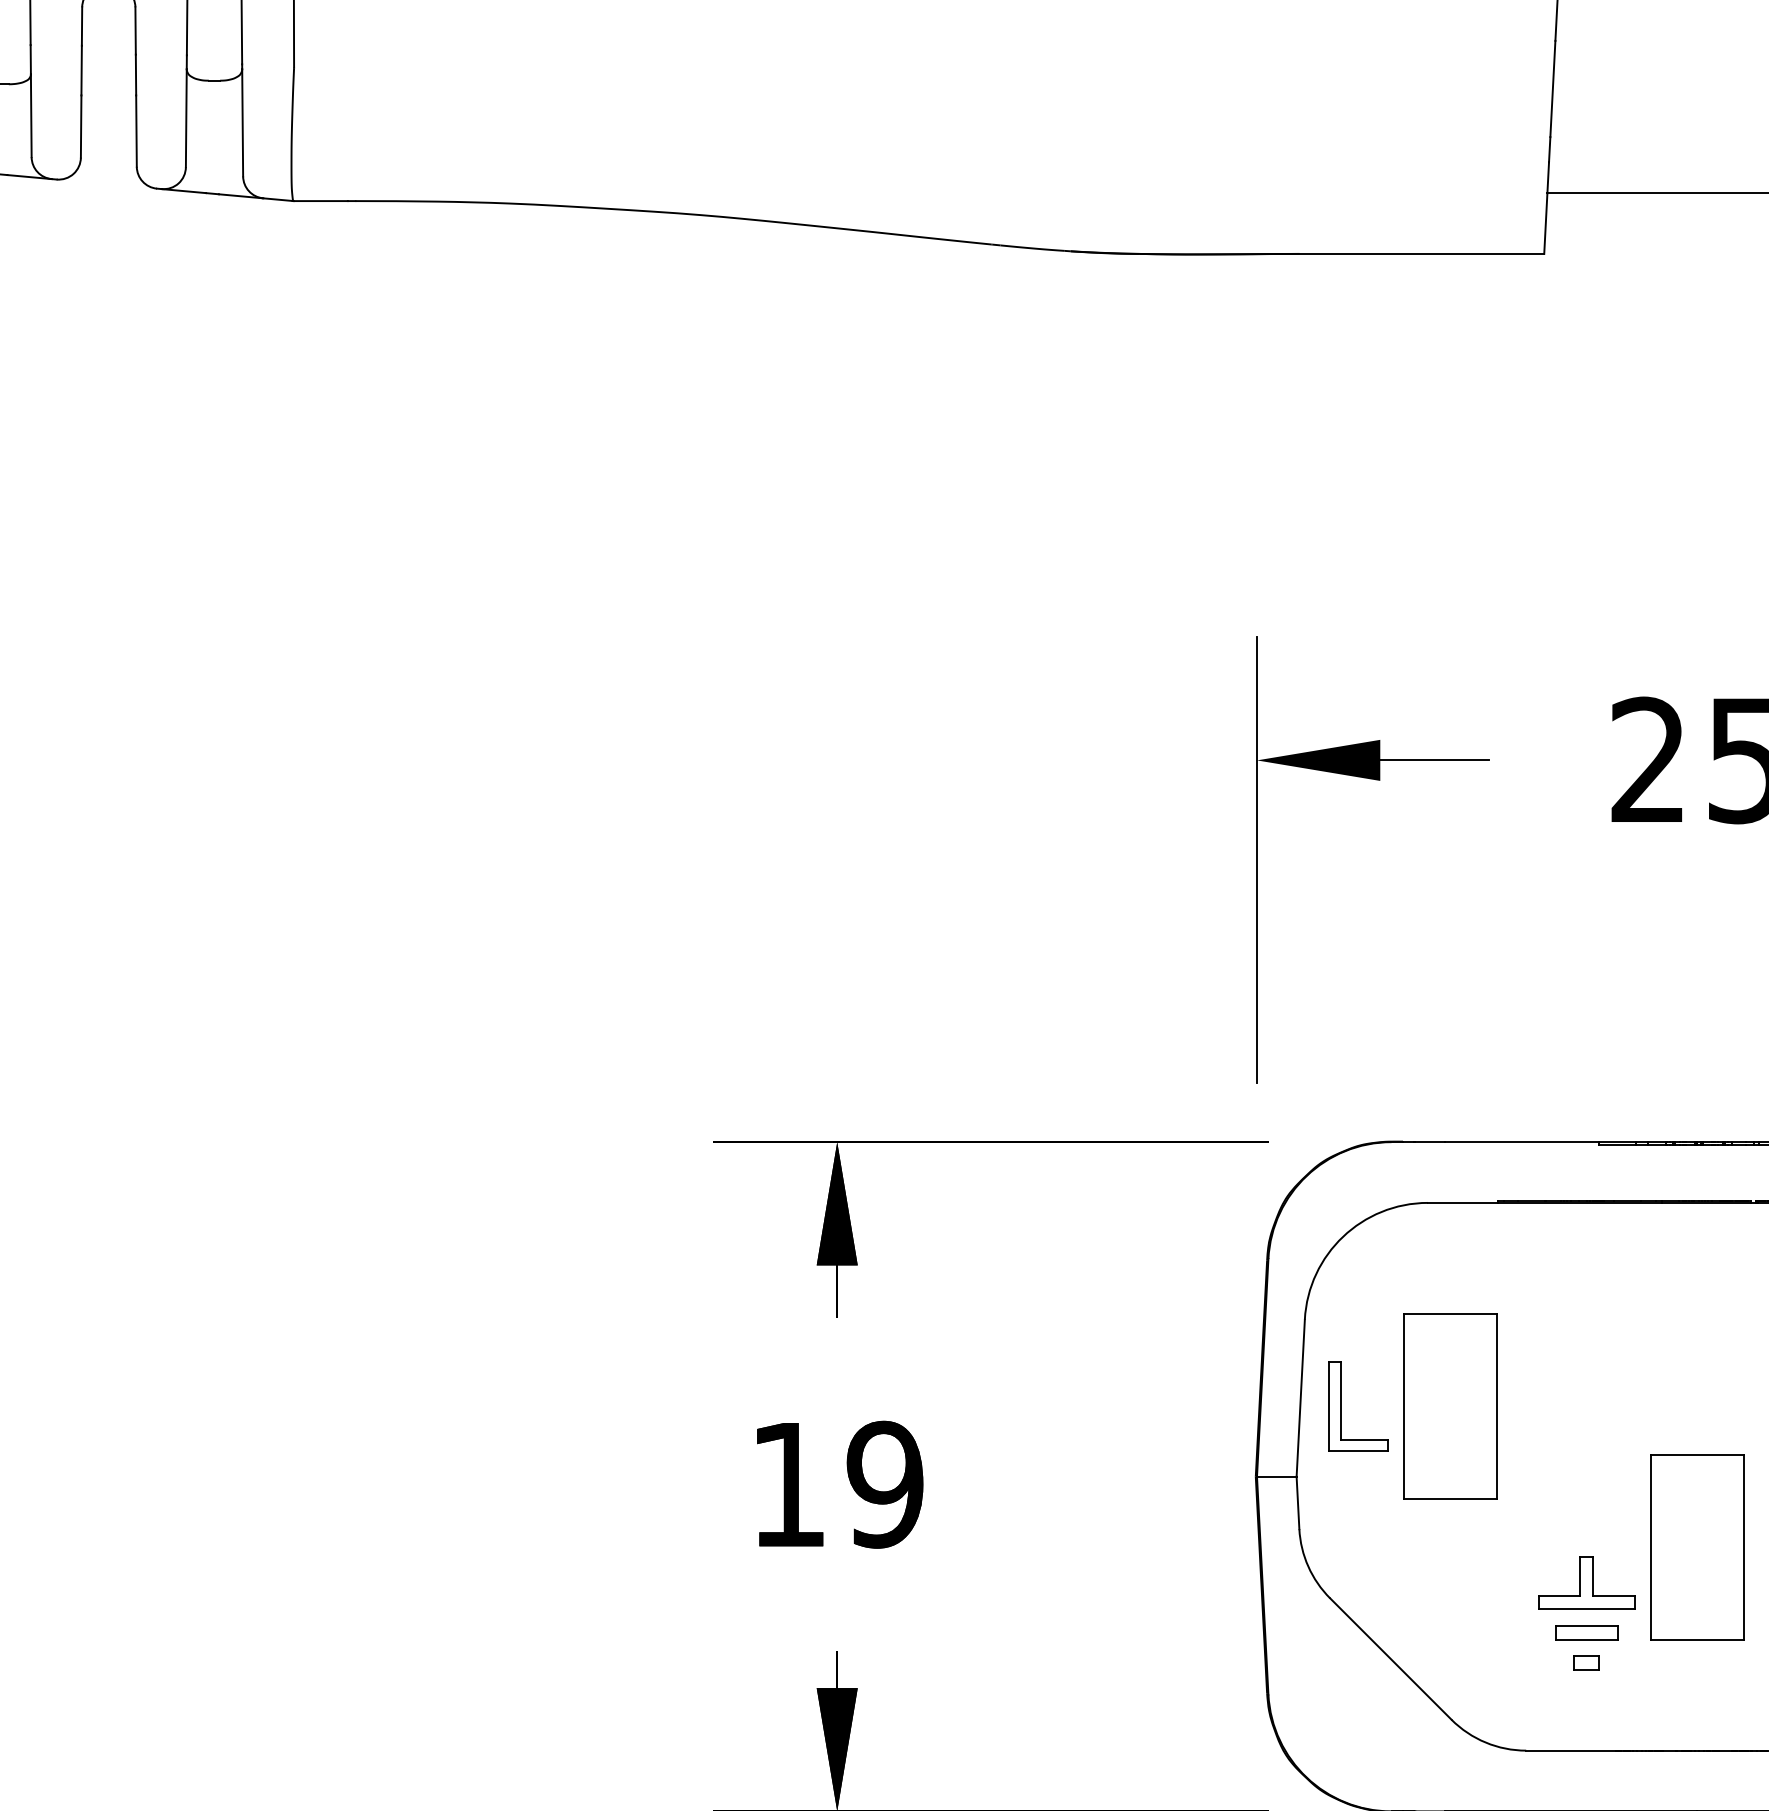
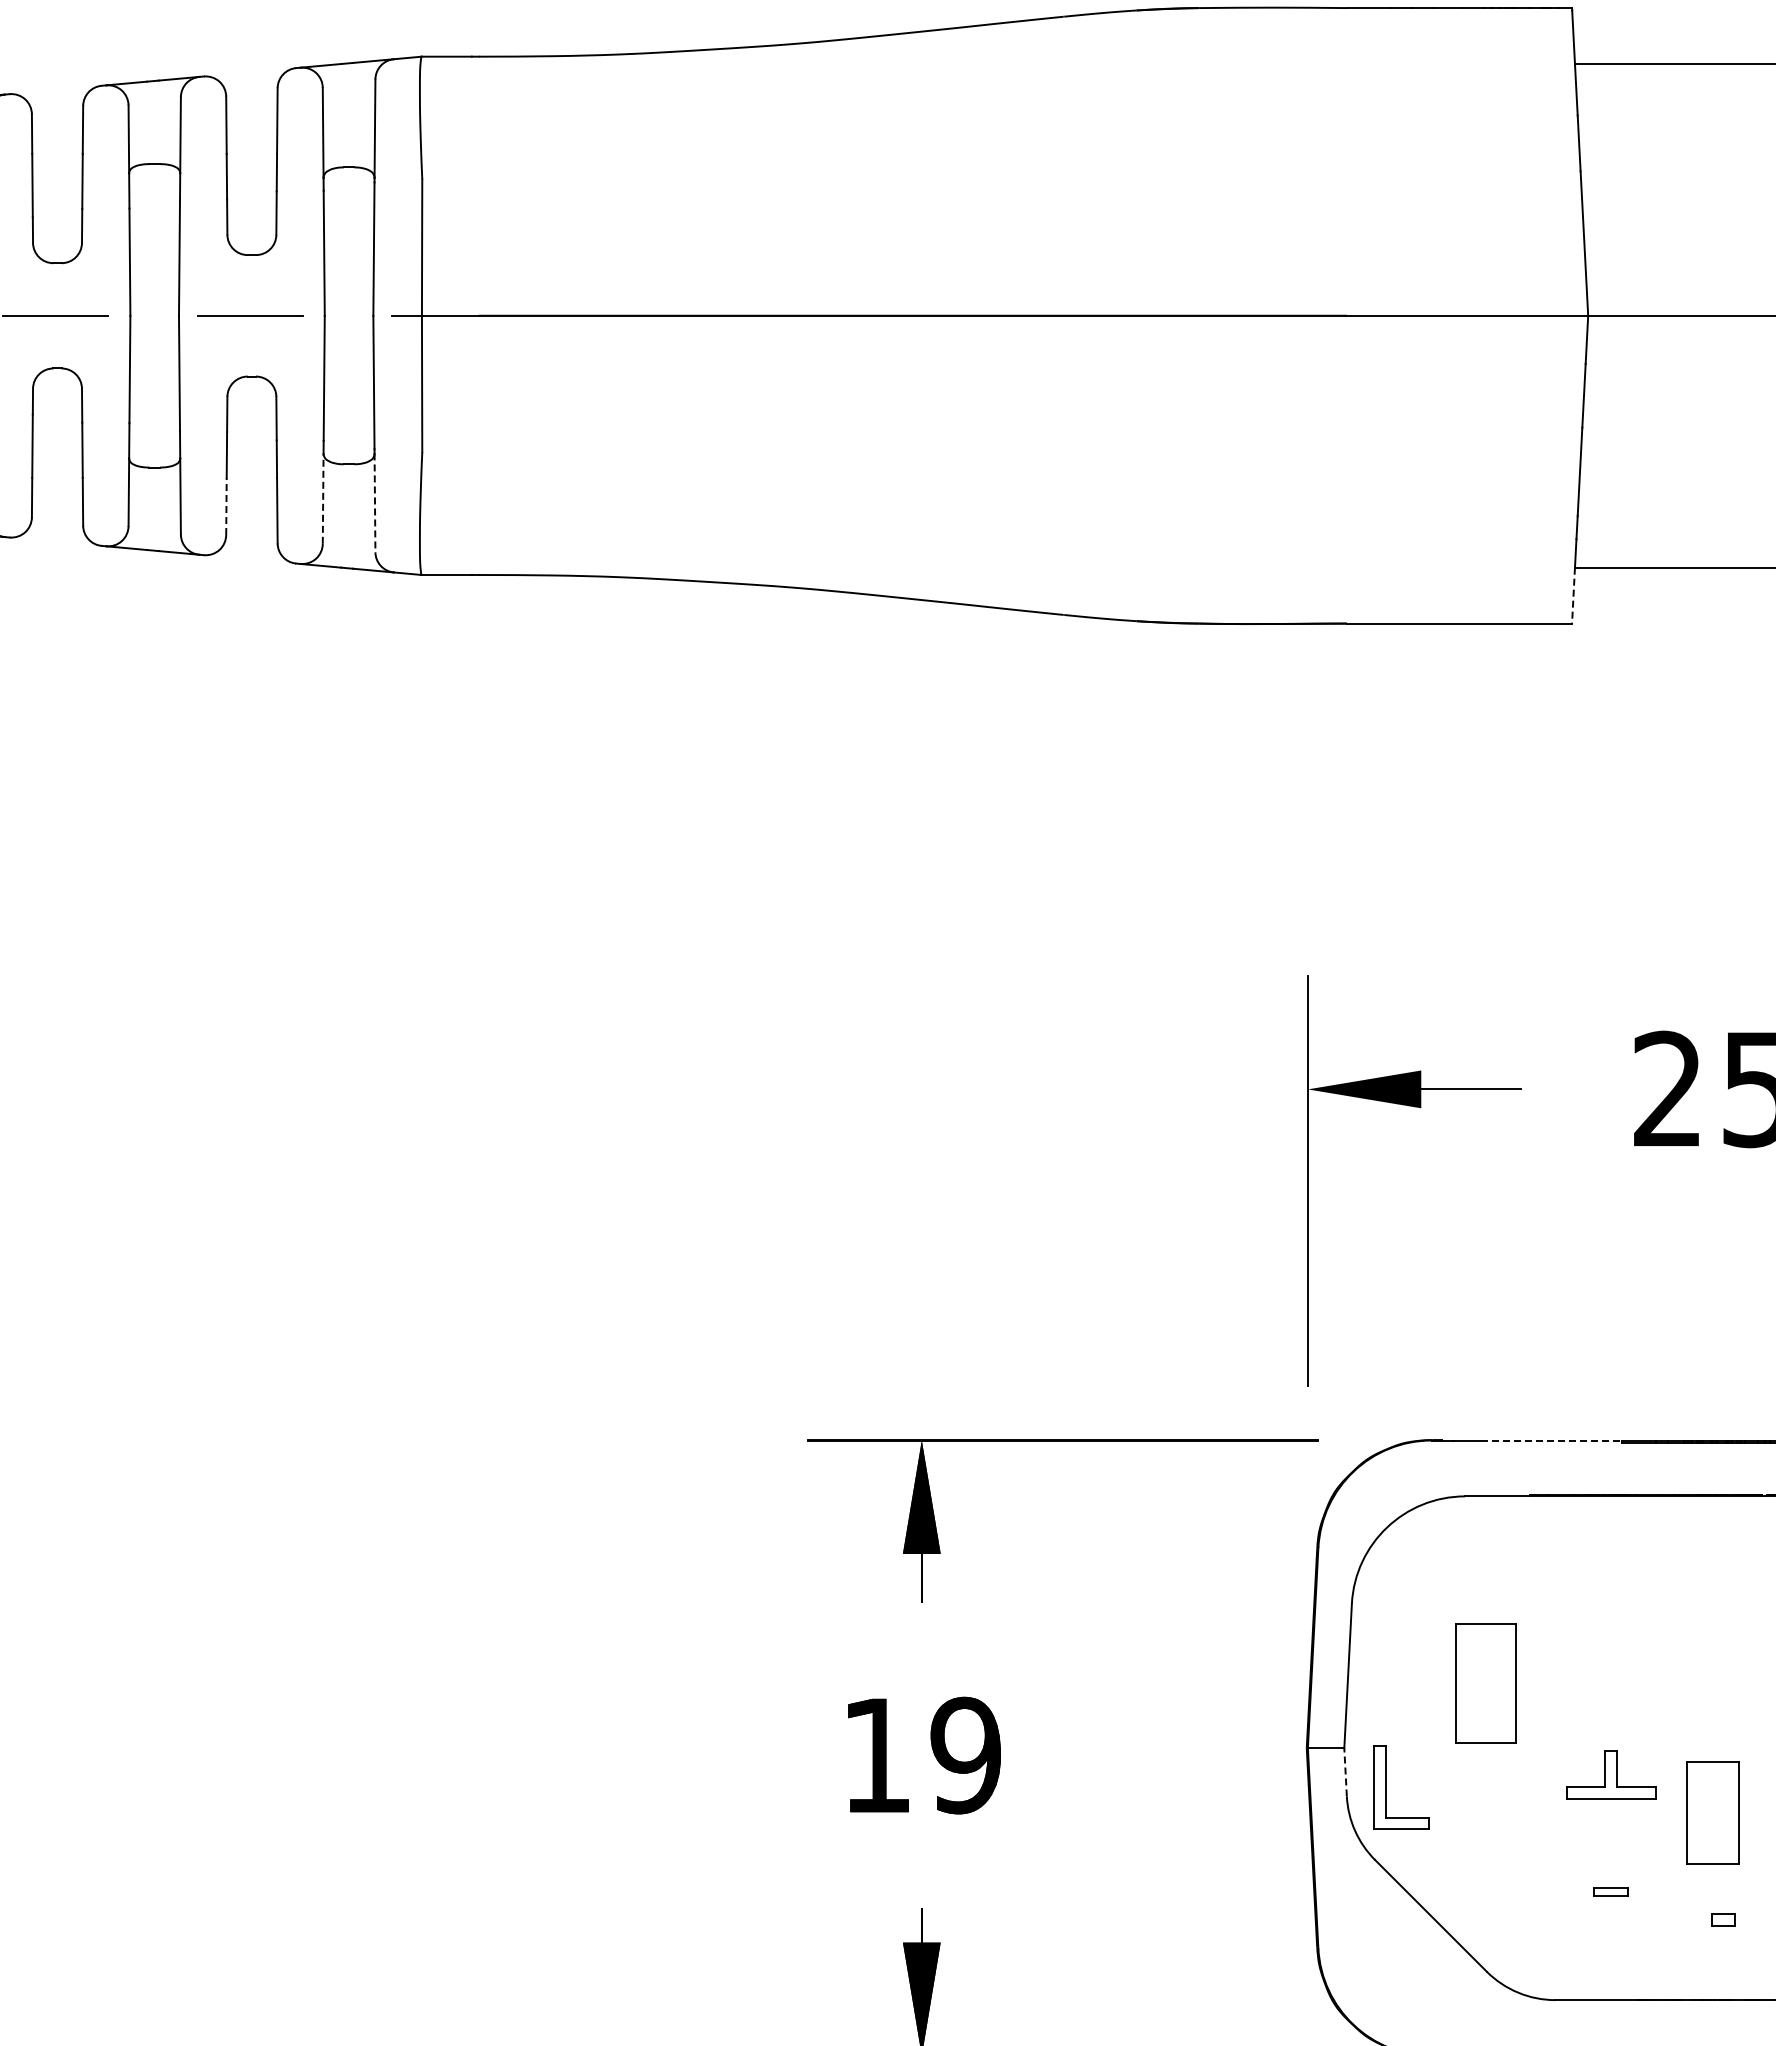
line: (186, 117) -> (323, 498), solid -> dashed
line: (243, 123) -> (375, 503), solid -> dashed
line: (81, 126) -> (226, 506), solid -> dashed
line: (1545, 223) -> (1573, 595), solid -> dashed
line: (1521, 1142) -> (1551, 1440), solid -> dashed
part: (1342, 1406) -> (1386, 1787), moved
part: (1450, 1406) -> (1485, 1683), size x0.7
line: (1297, 1502) -> (1345, 1771), solid -> dashed
part: (1696, 1546) -> (1712, 1812), size x0.6
part: (1587, 1582) -> (1611, 1774), moved
part: (1586, 1632) -> (1610, 1891), size x0.6
part: (1587, 1662) -> (1723, 1919), moved

